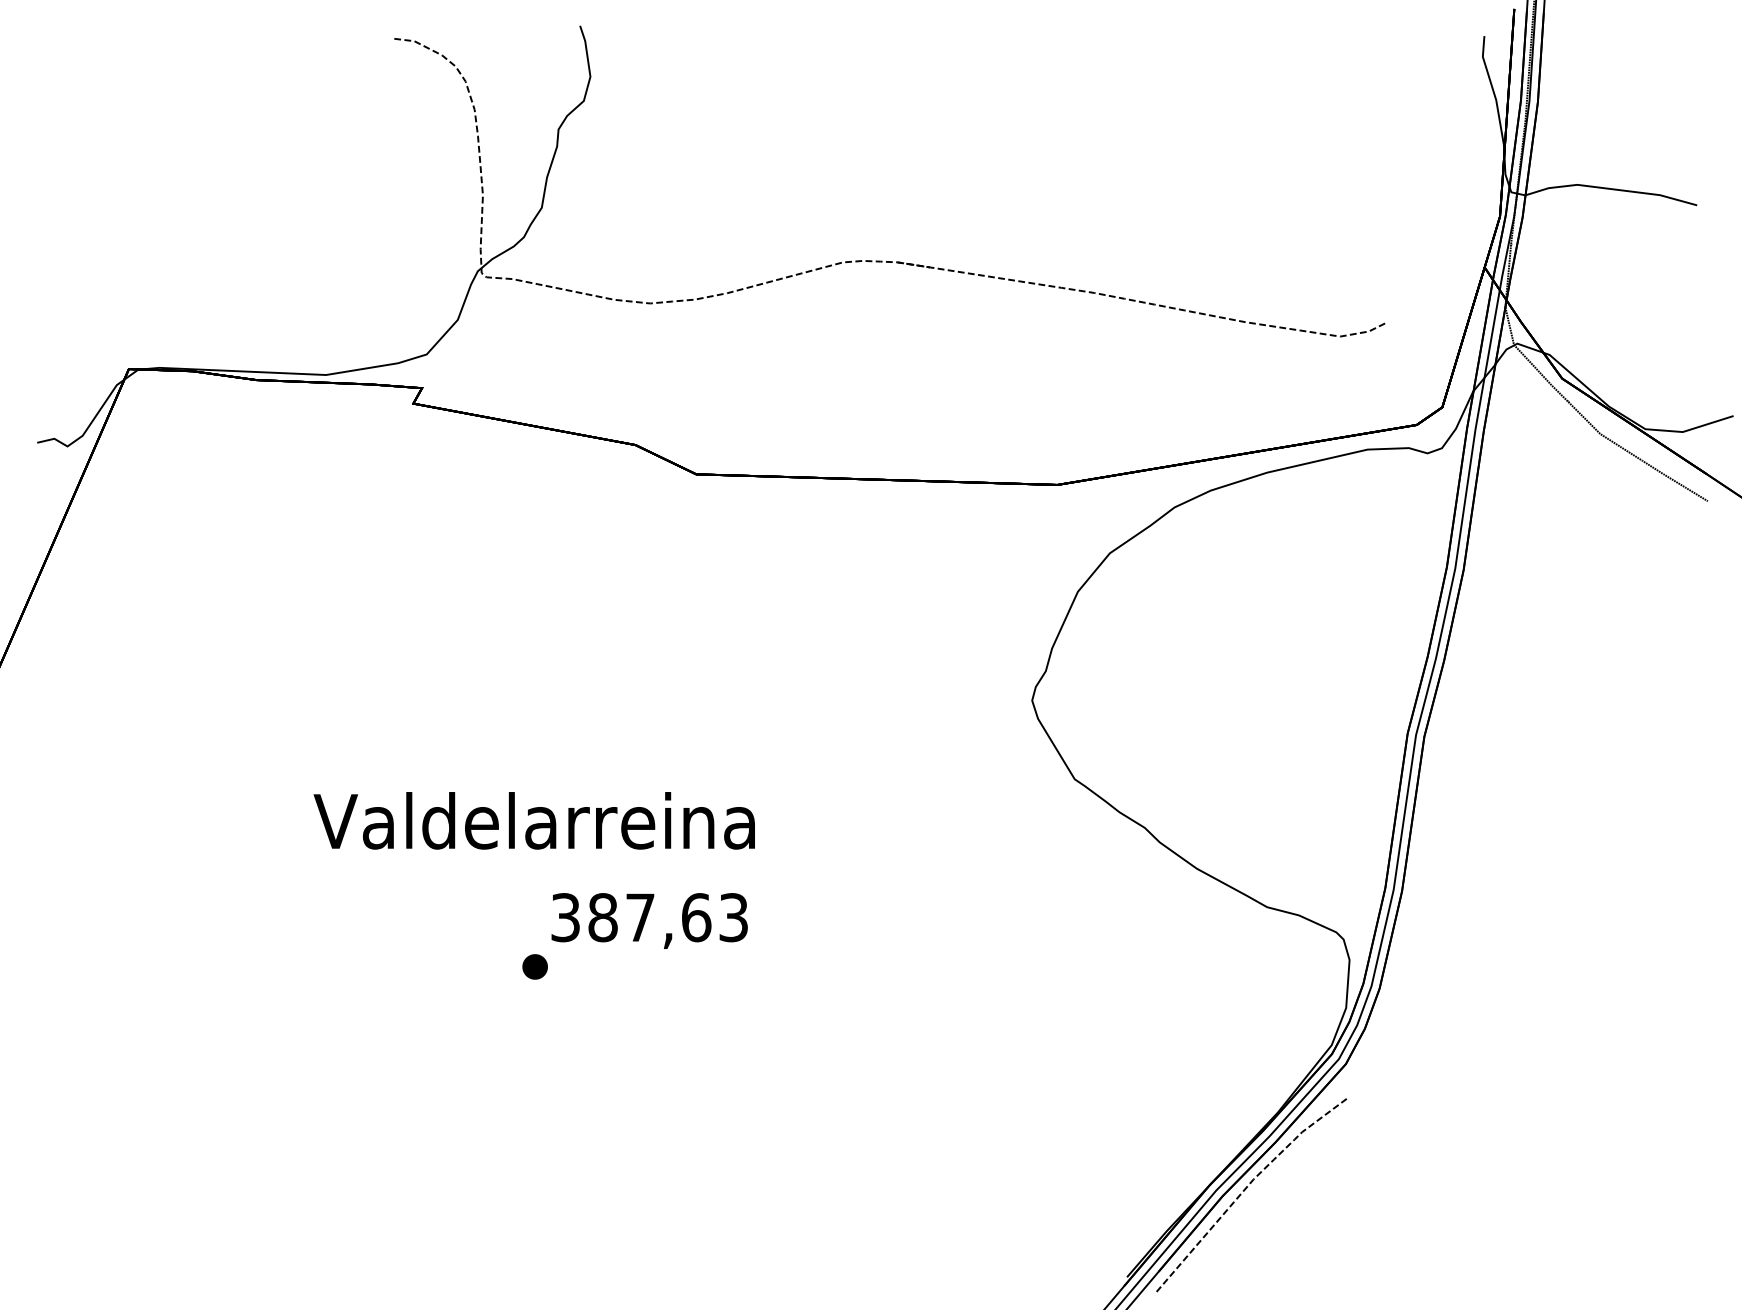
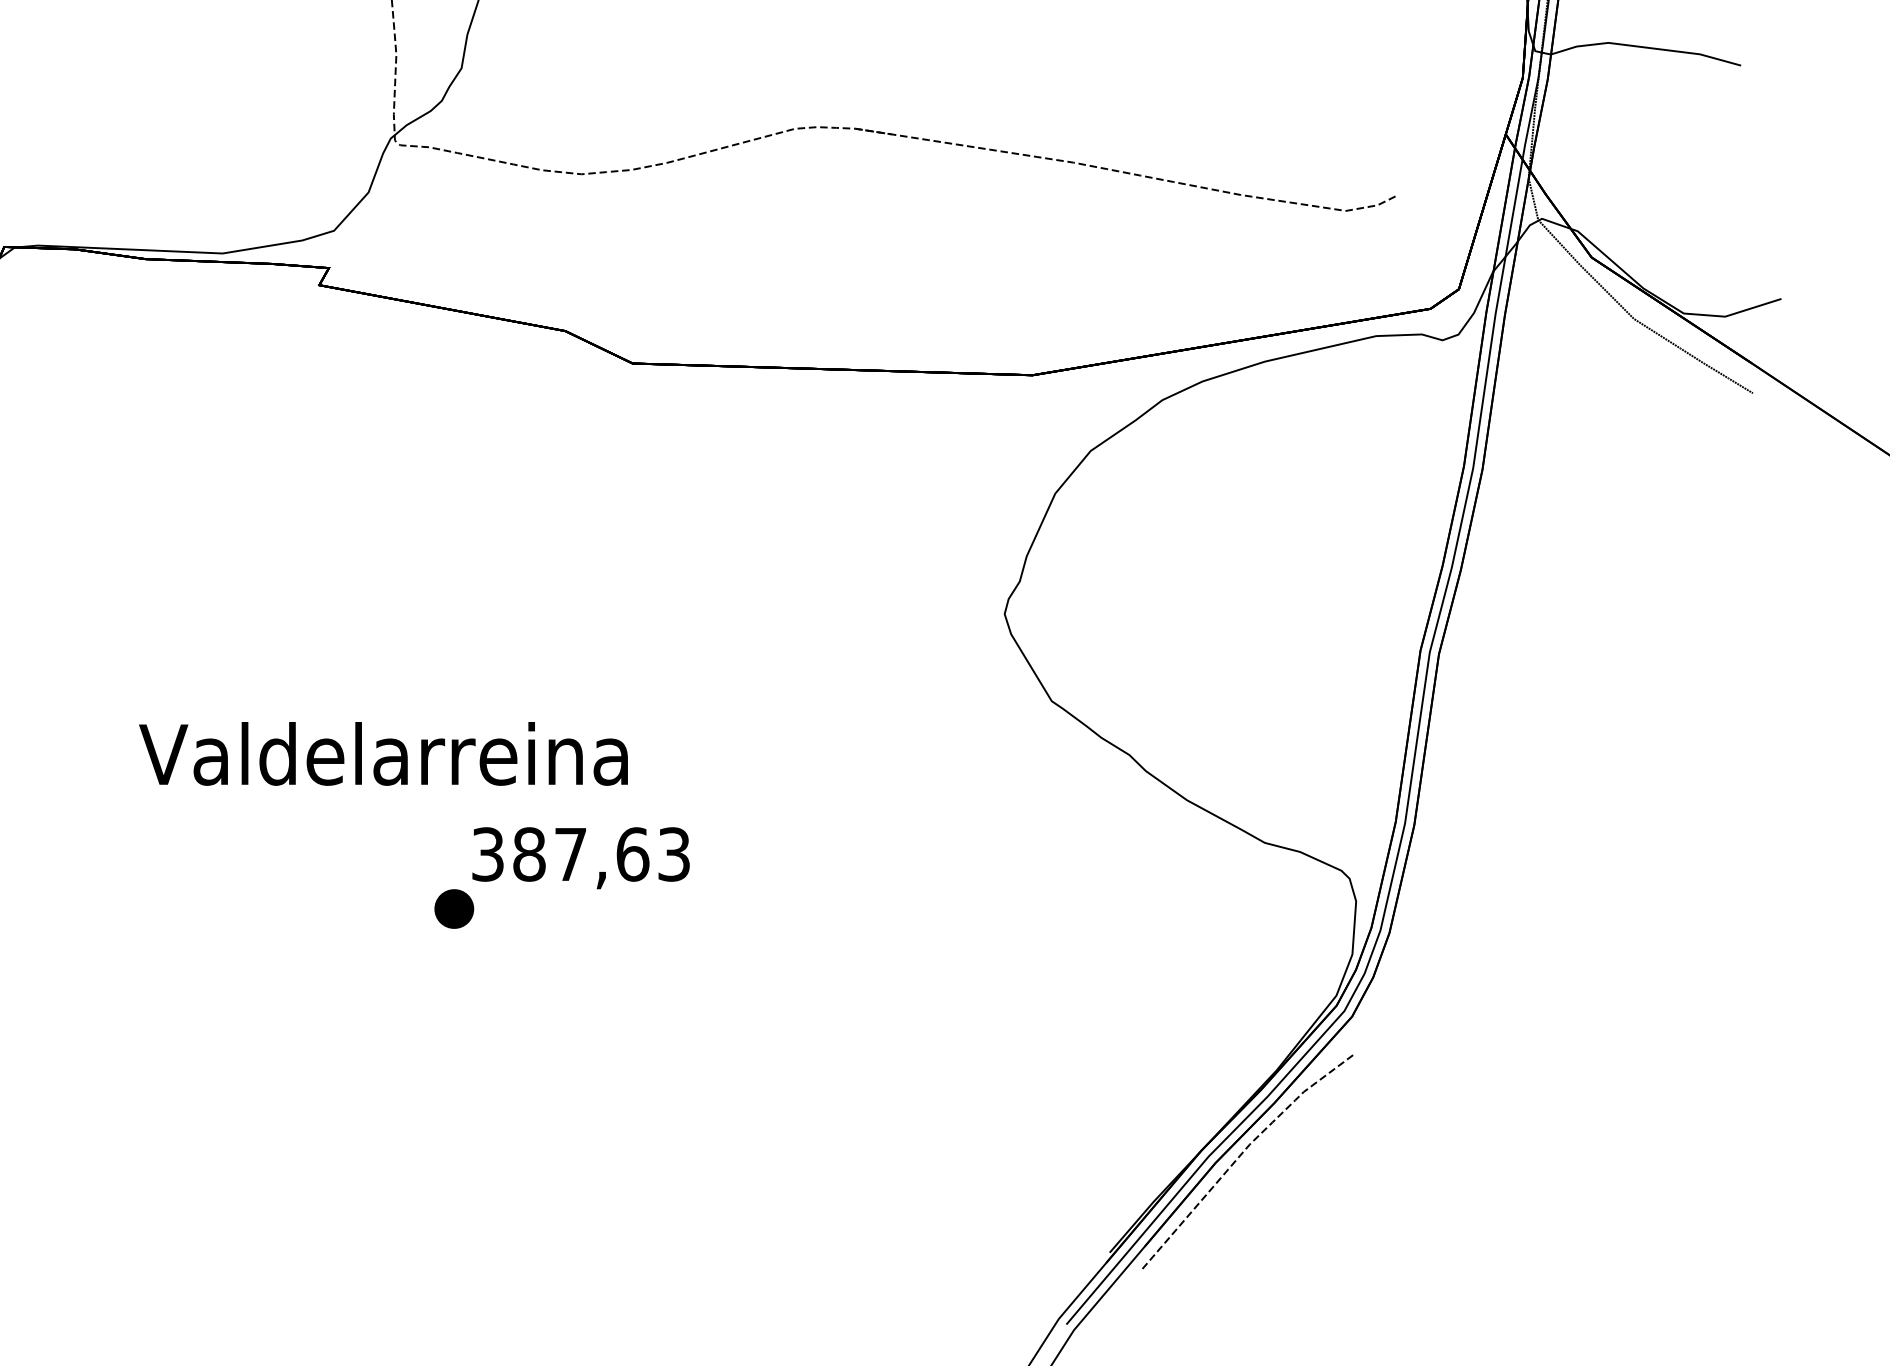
text: (533, 820) -> (382, 753), moved
part: (534, 966) -> (453, 908), size x1.4

